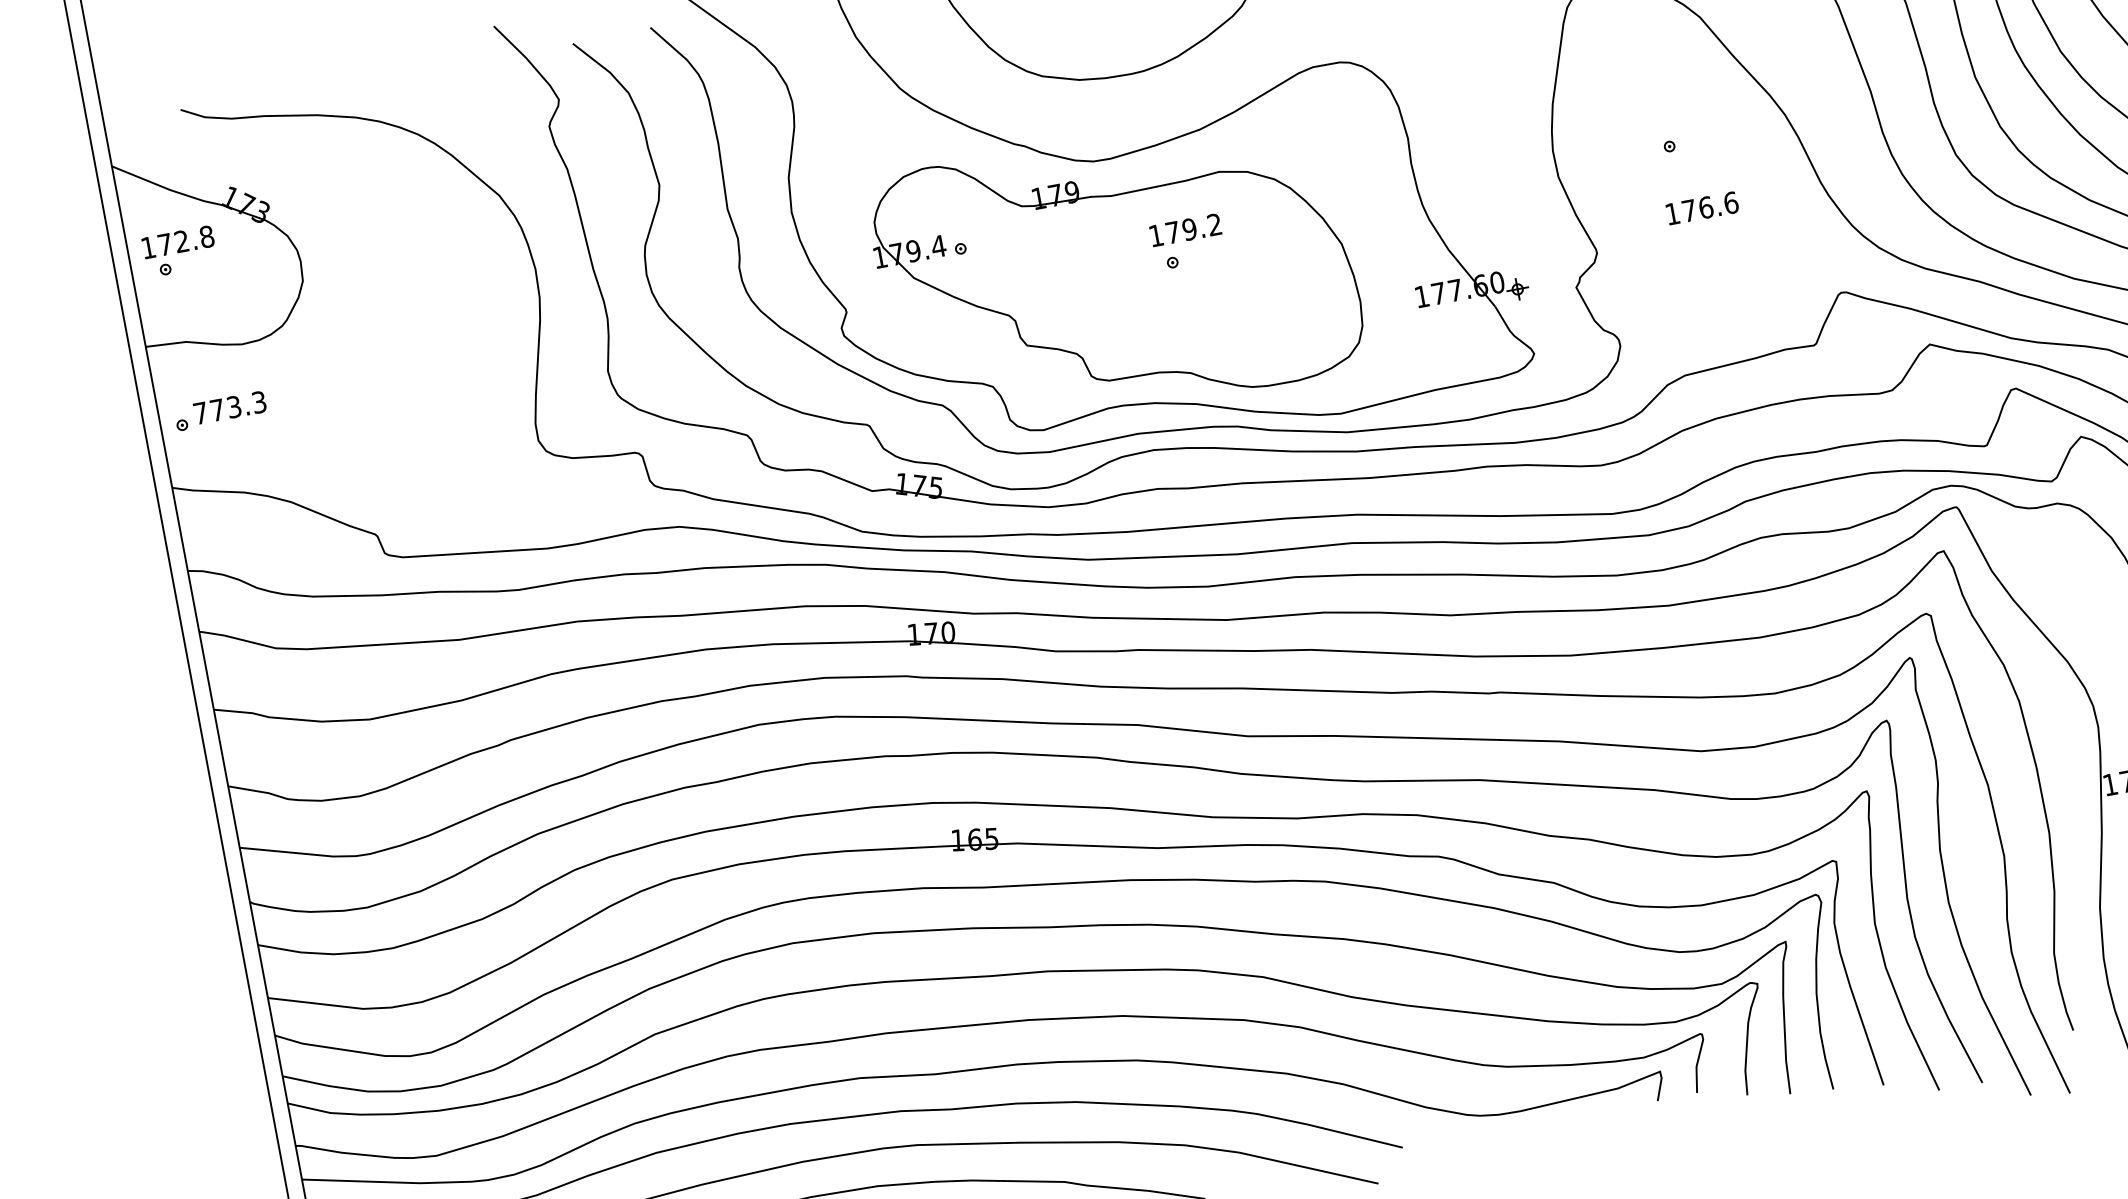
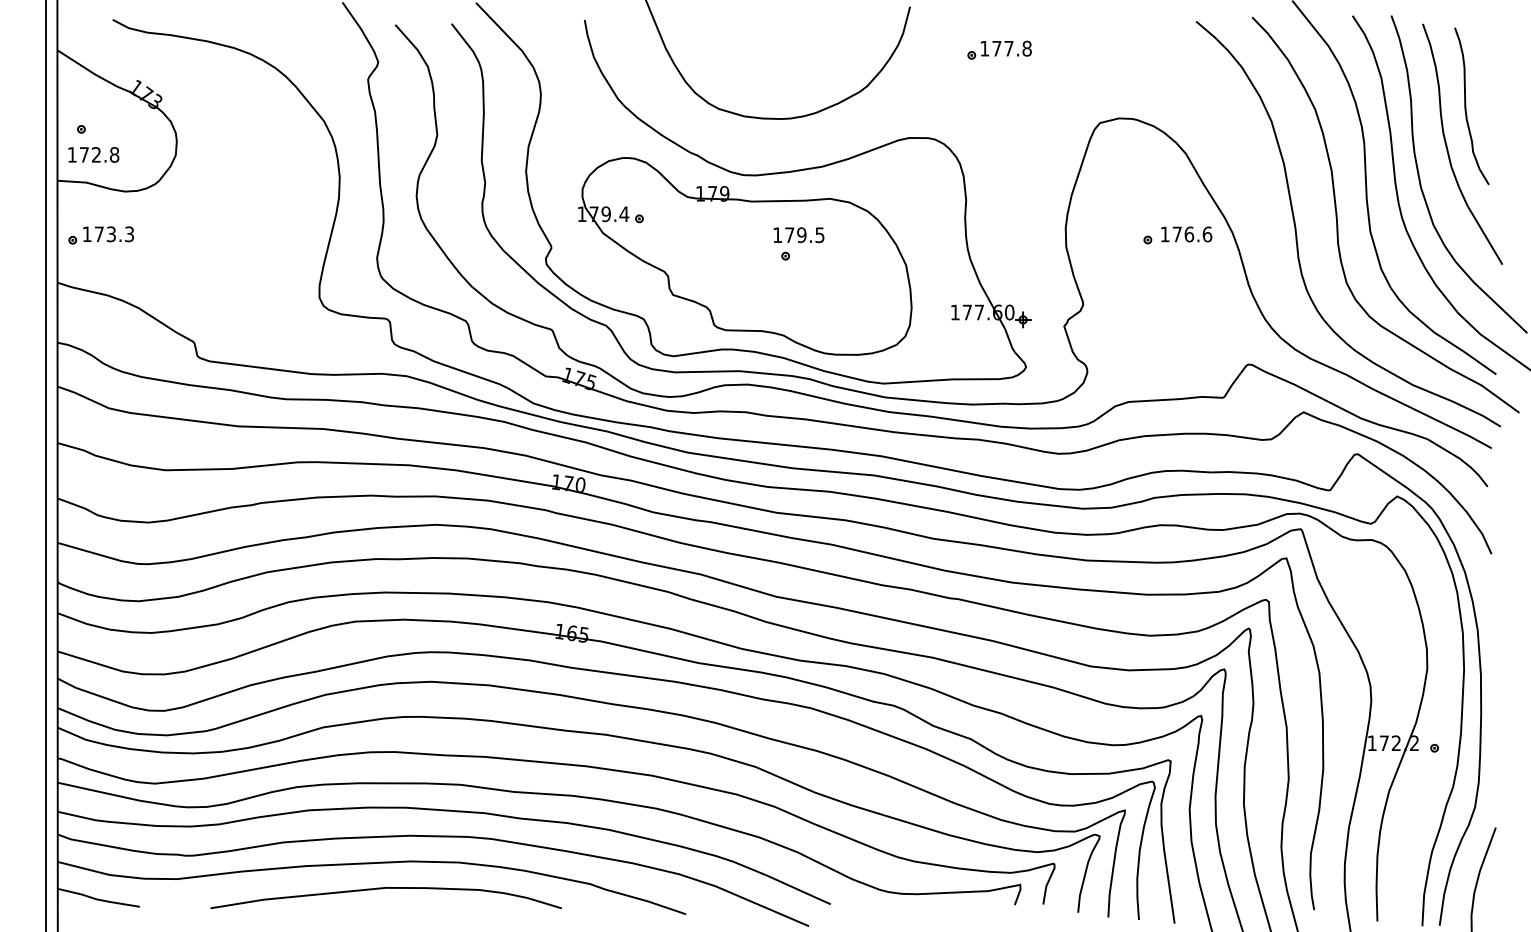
text: (1702, 208) -> (1186, 234), moved
text: (1214, 225) -> (819, 235), 179.2 -> 179.5
text: (177, 241) -> (93, 154), moved
text: (199, 412) -> (86, 233), 773.3 -> 173.3

